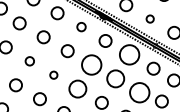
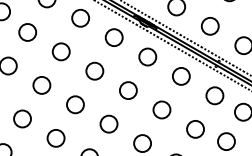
circle: (149, 19) -> (209, 26), size x1.67
circle: (81, 27) -> (113, 37), size x1.43
circle: (128, 54) -> (180, 75), size x0.62
circle: (29, 61) -> (41, 85), size x1.43
circle: (91, 64) -> (127, 90), size x0.62
circle: (53, 74) -> (75, 104), size x1.67
circle: (115, 78) -> (161, 109), size x0.71
circle: (77, 88) -> (108, 123), size x0.71
circle: (139, 92) -> (195, 128), size x0.62

